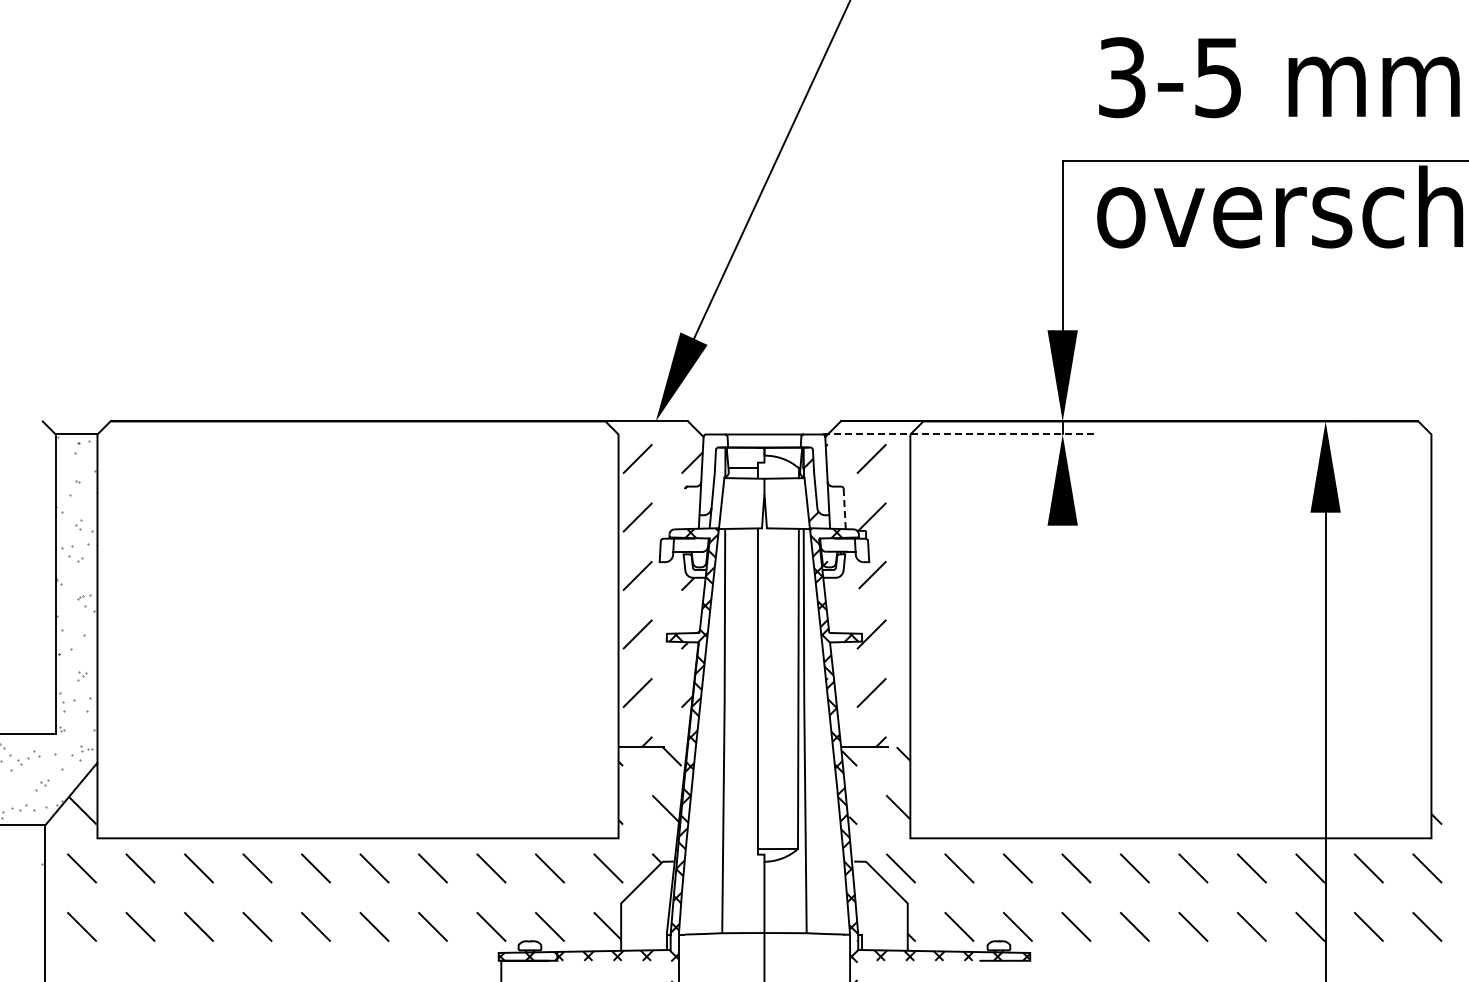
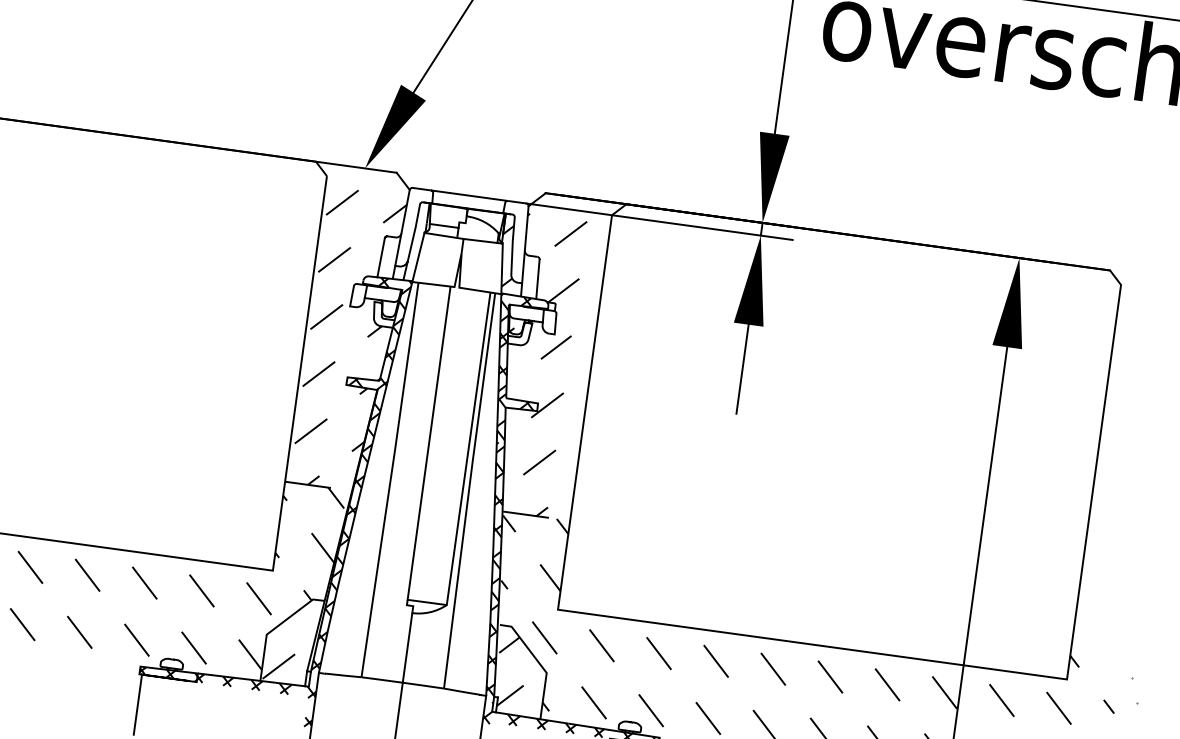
line: (959, 434) -> (660, 221), dashed -> solid
line: (684, 509) -> (381, 258), added
line: (844, 509) -> (537, 279), dashed -> solid
line: (1062, 570) -> (742, 368), added
hatch: (871, 907) -> (510, 672), added
hatch: (637, 933) -> (278, 666), added

